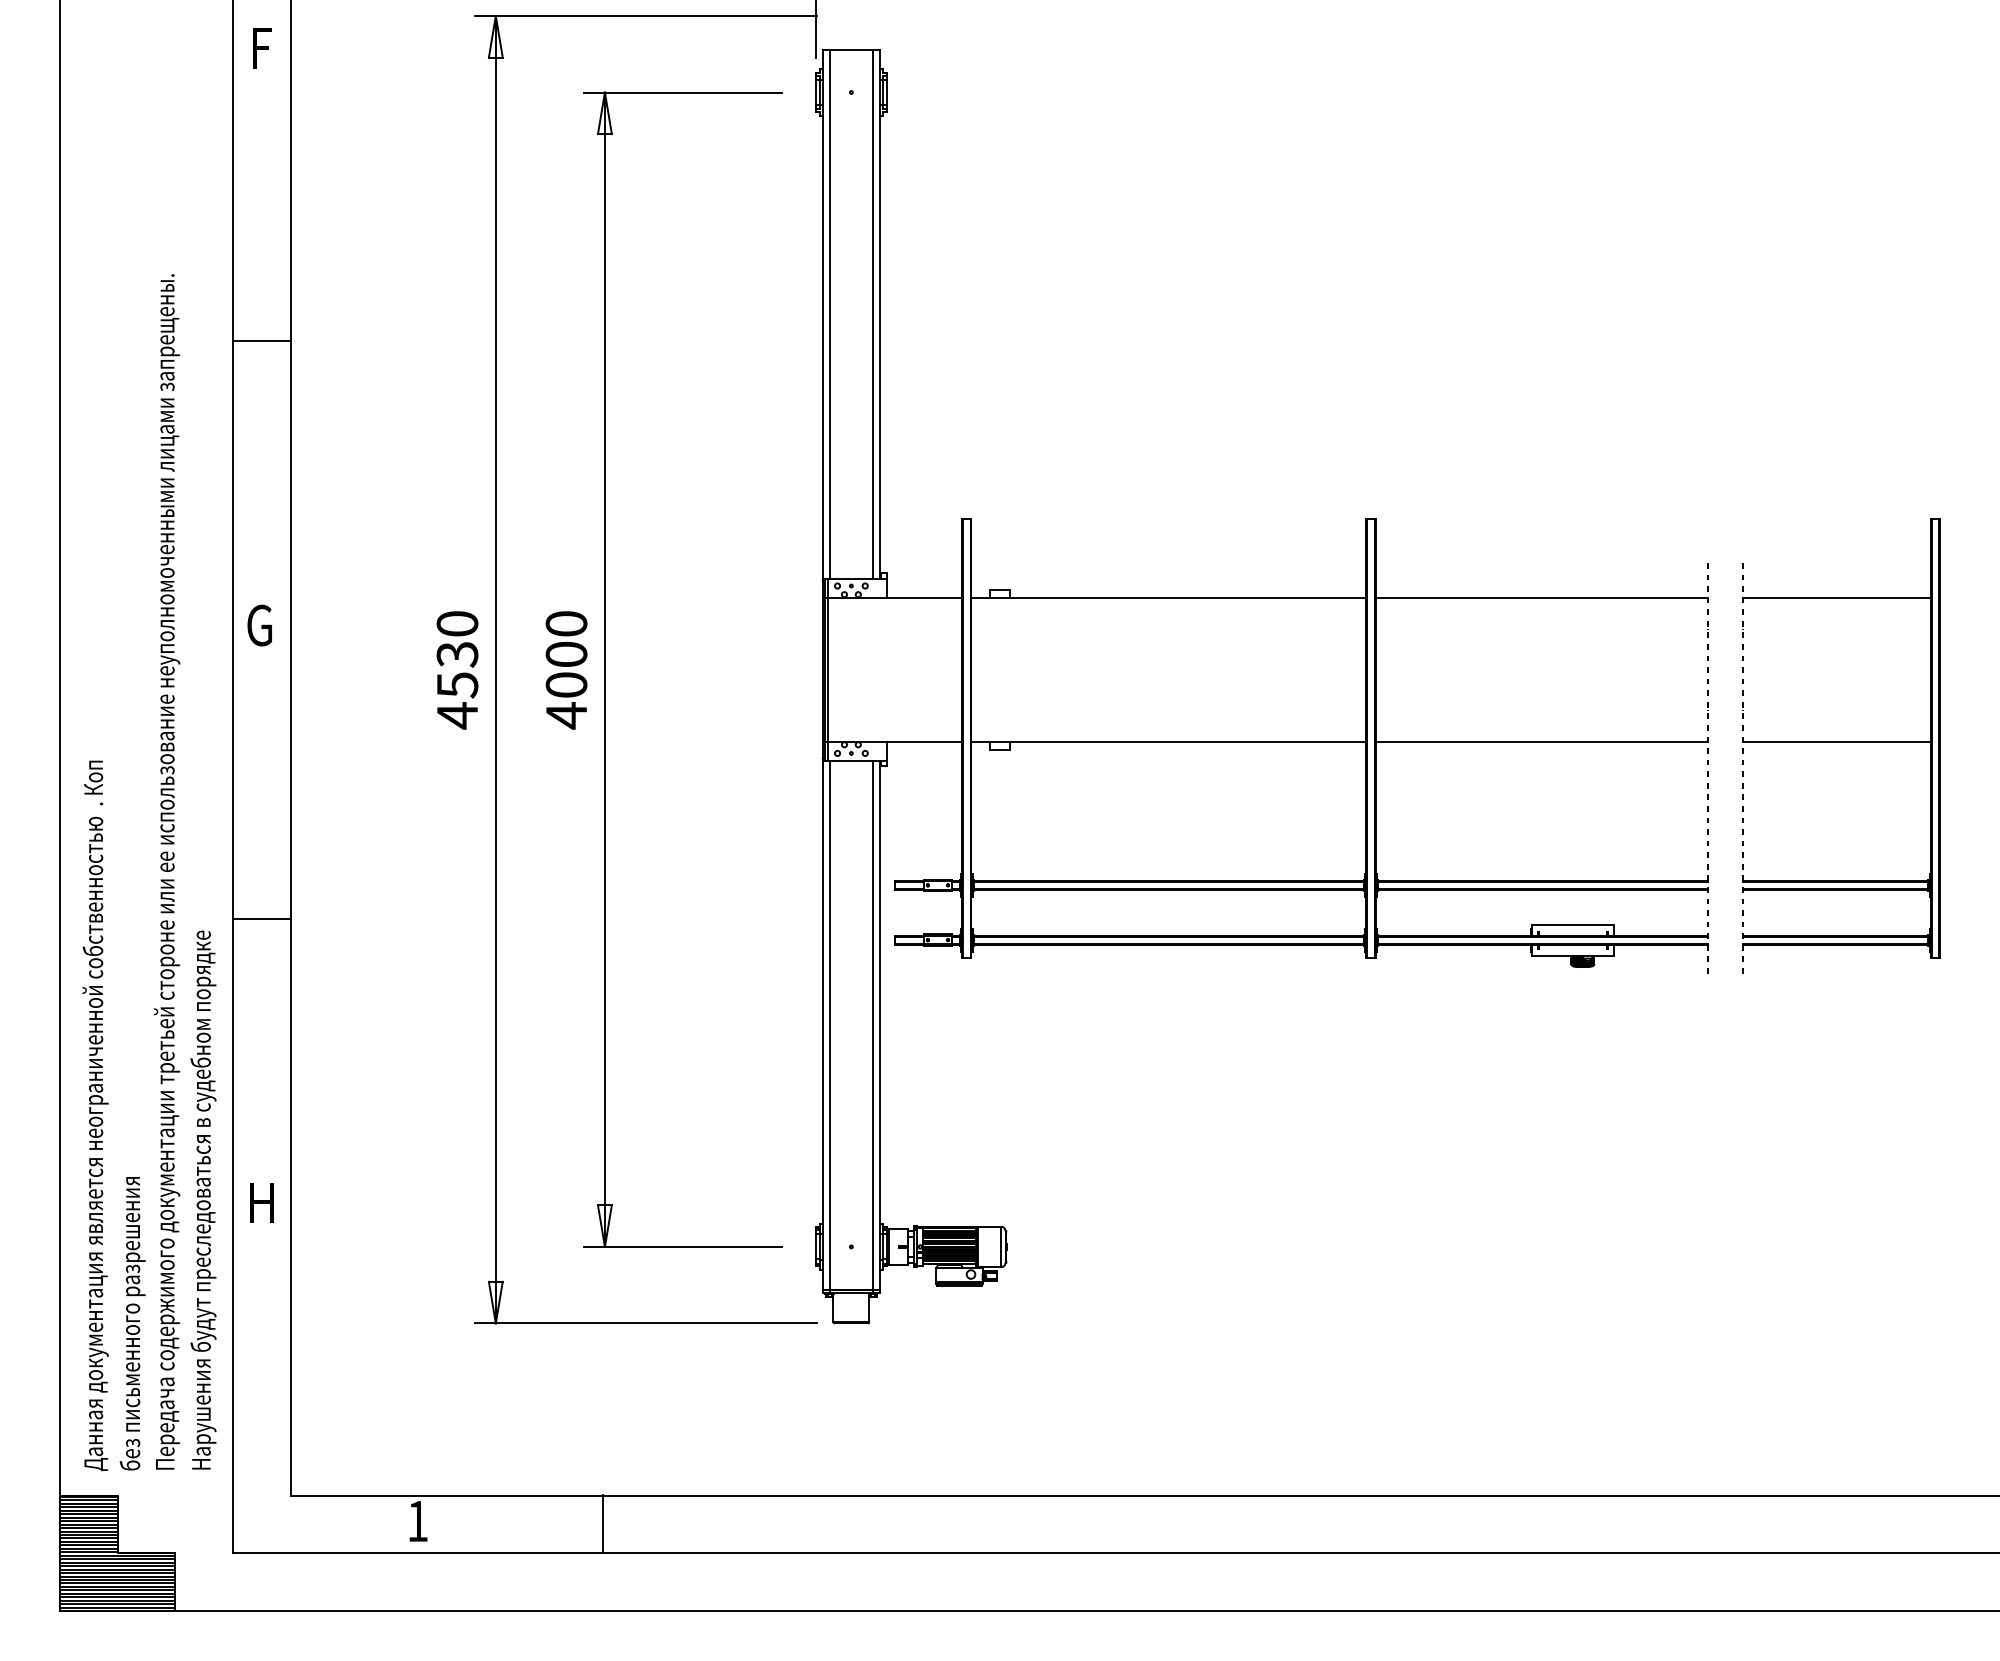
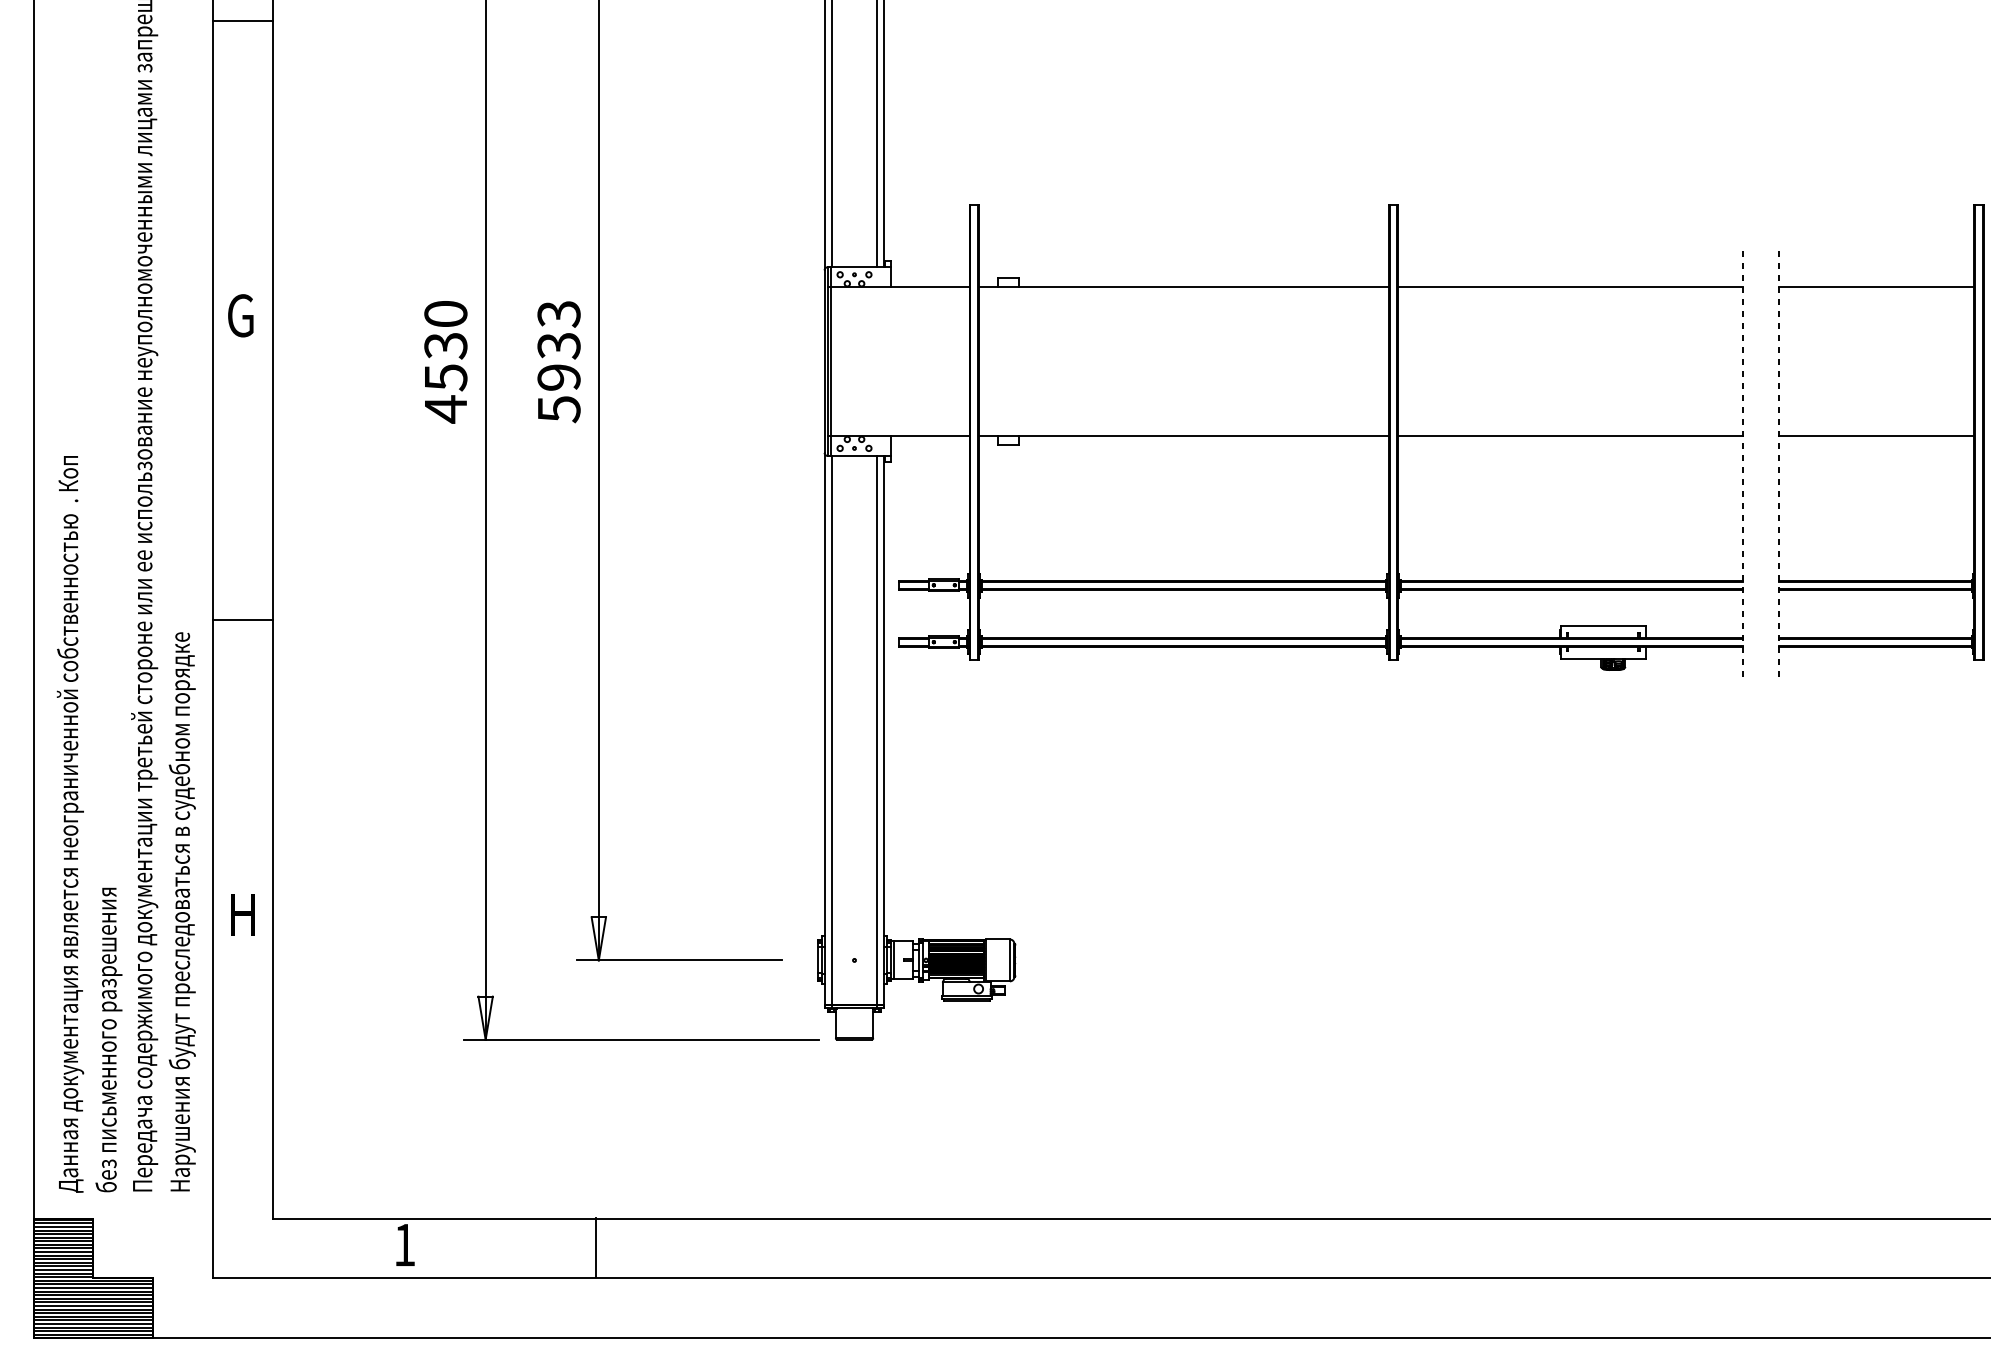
text: (566, 670) -> (558, 362), 4000 -> 5933

